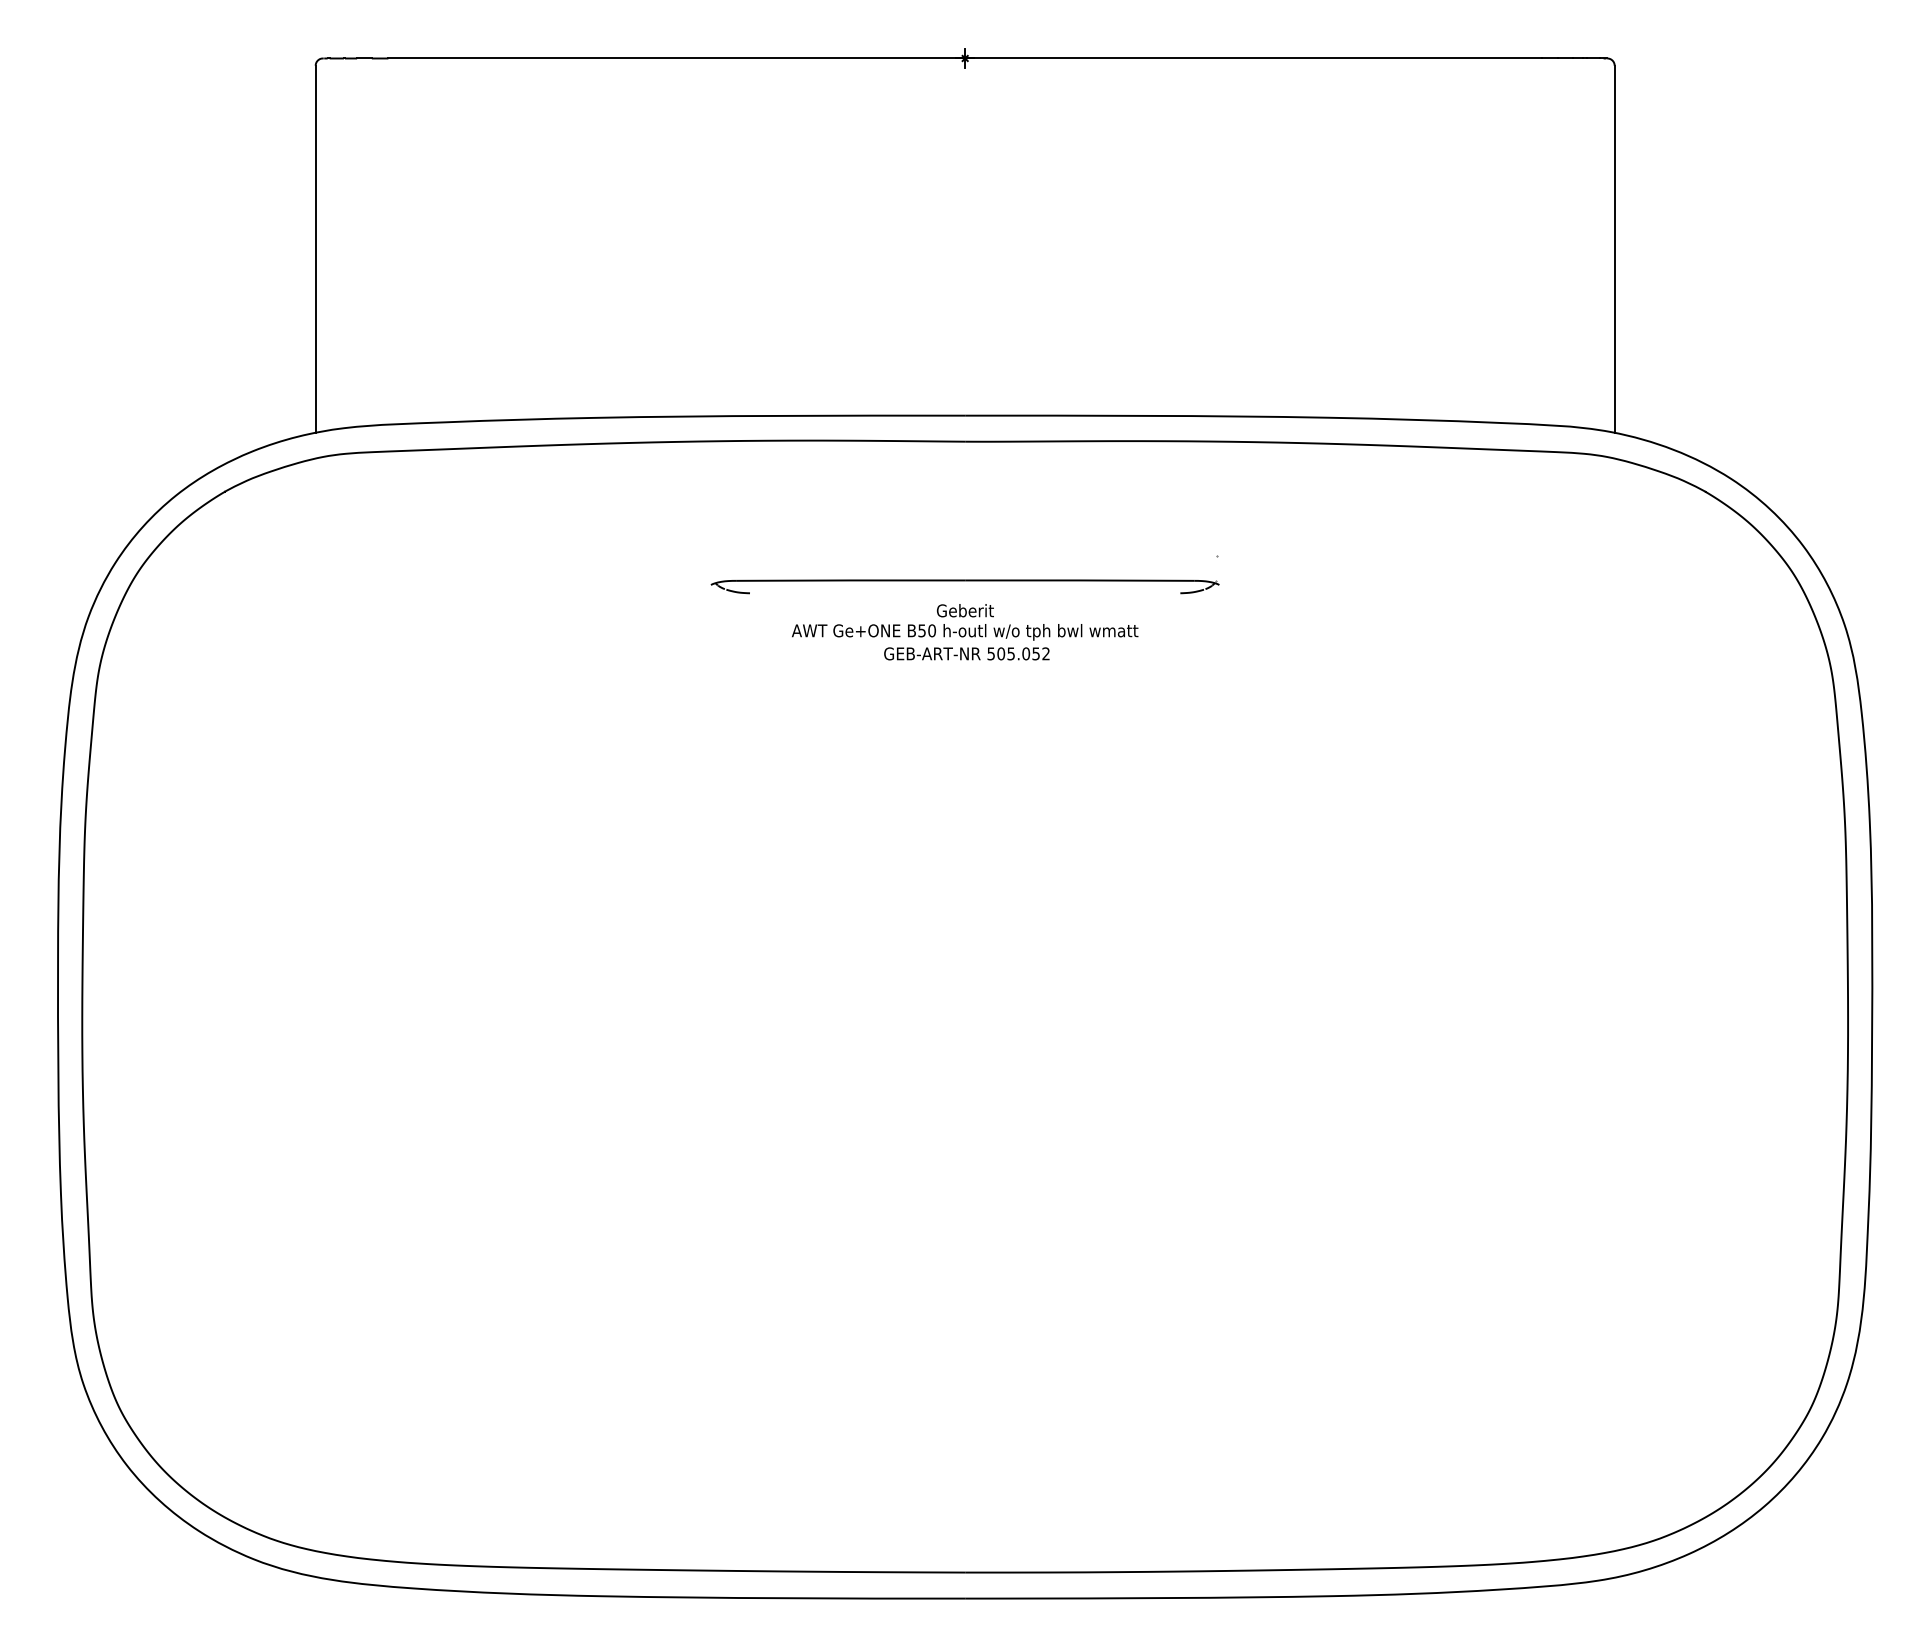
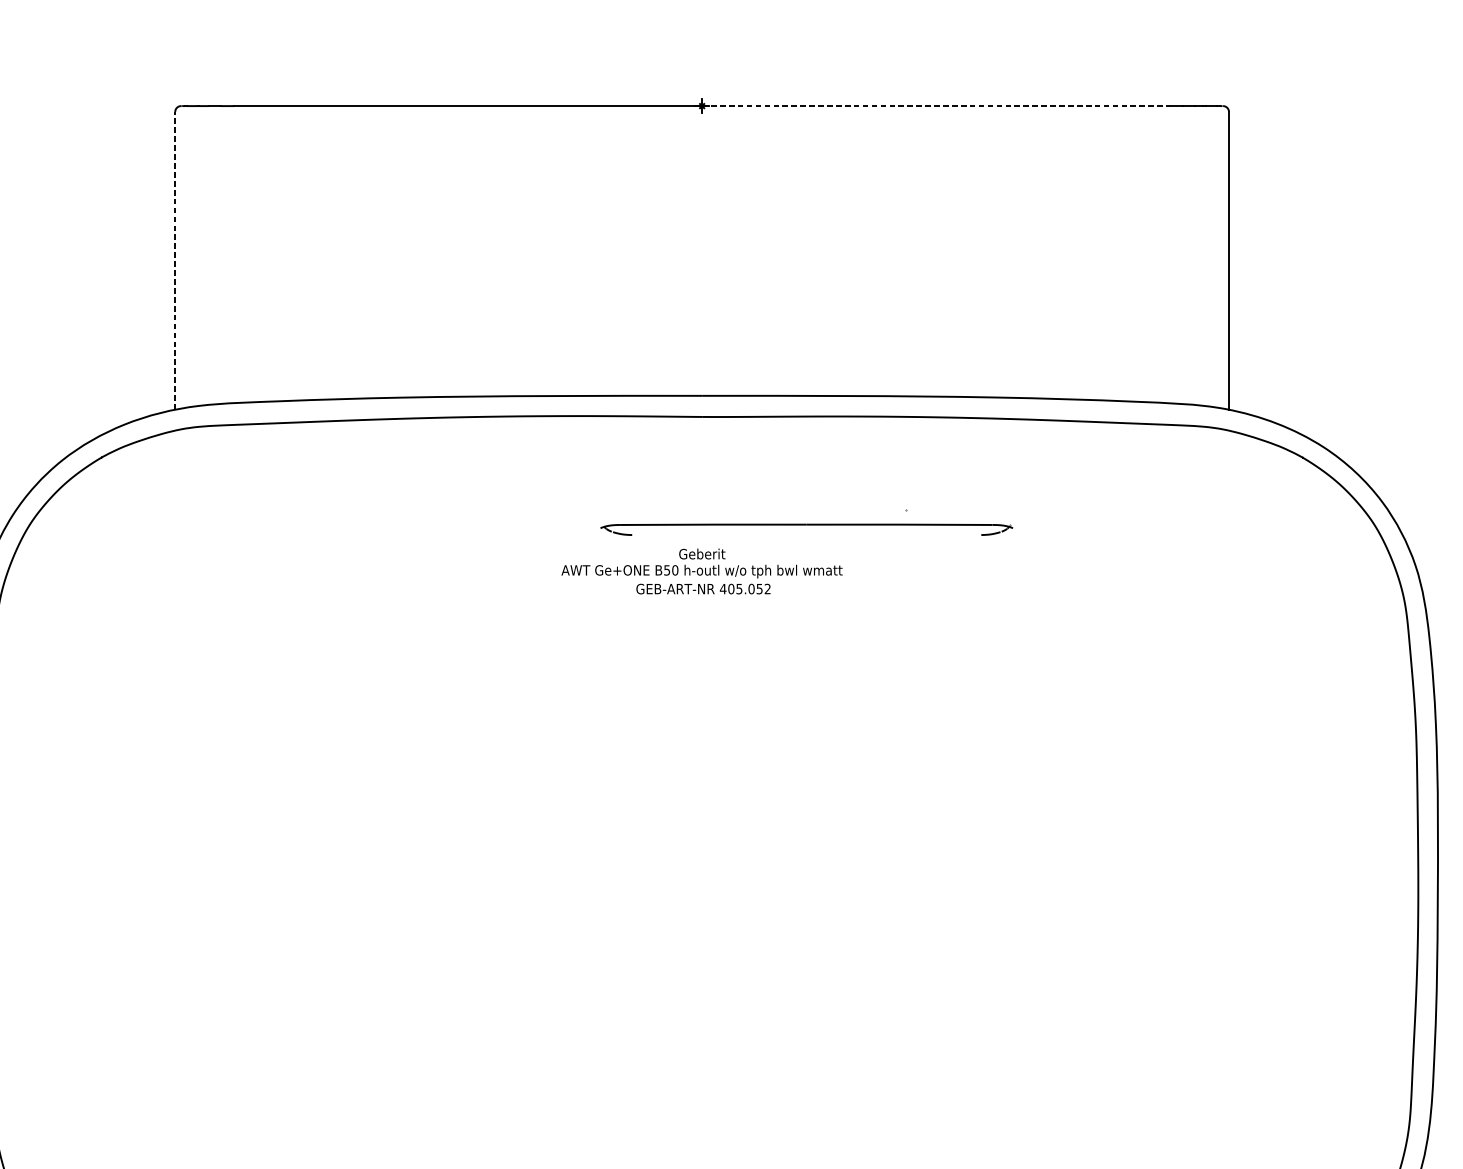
line: (1254, 58) -> (936, 106), solid -> dashed
line: (315, 249) -> (175, 261), solid -> dashed
part: (964, 586) -> (806, 529), moved
text: (991, 653) -> (723, 588), 505.052 -> 405.052

